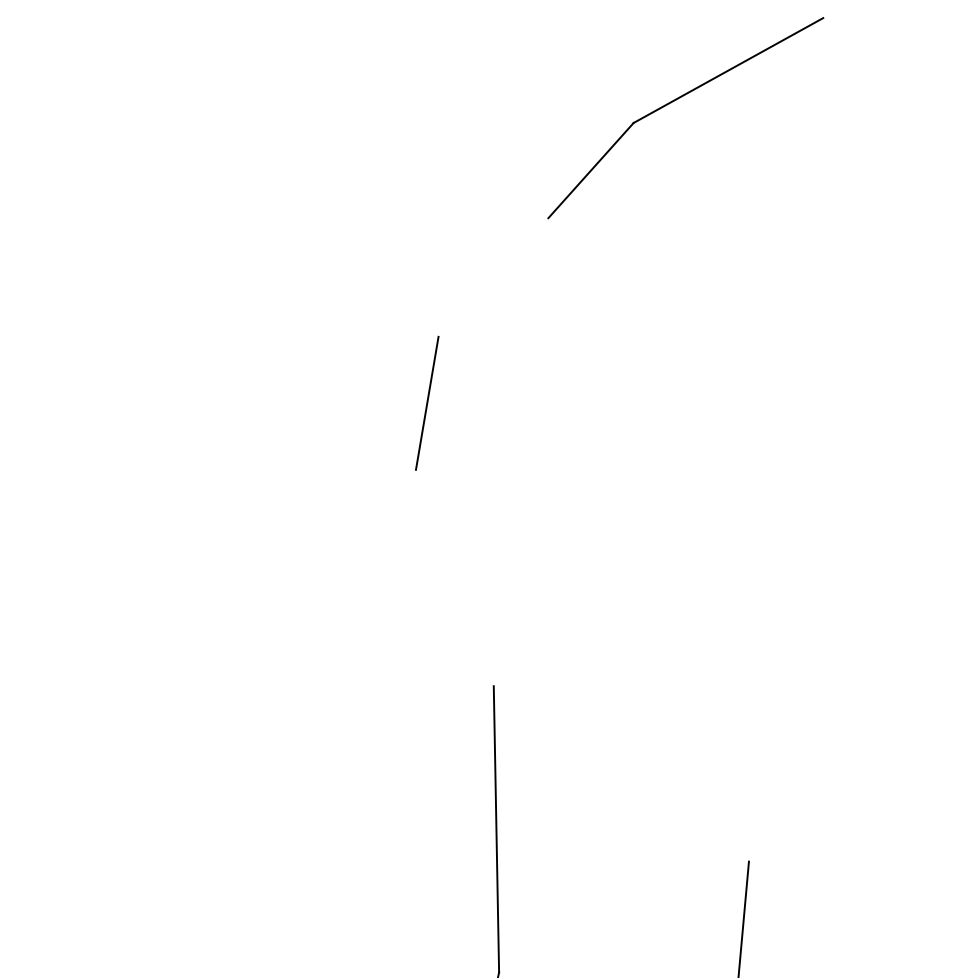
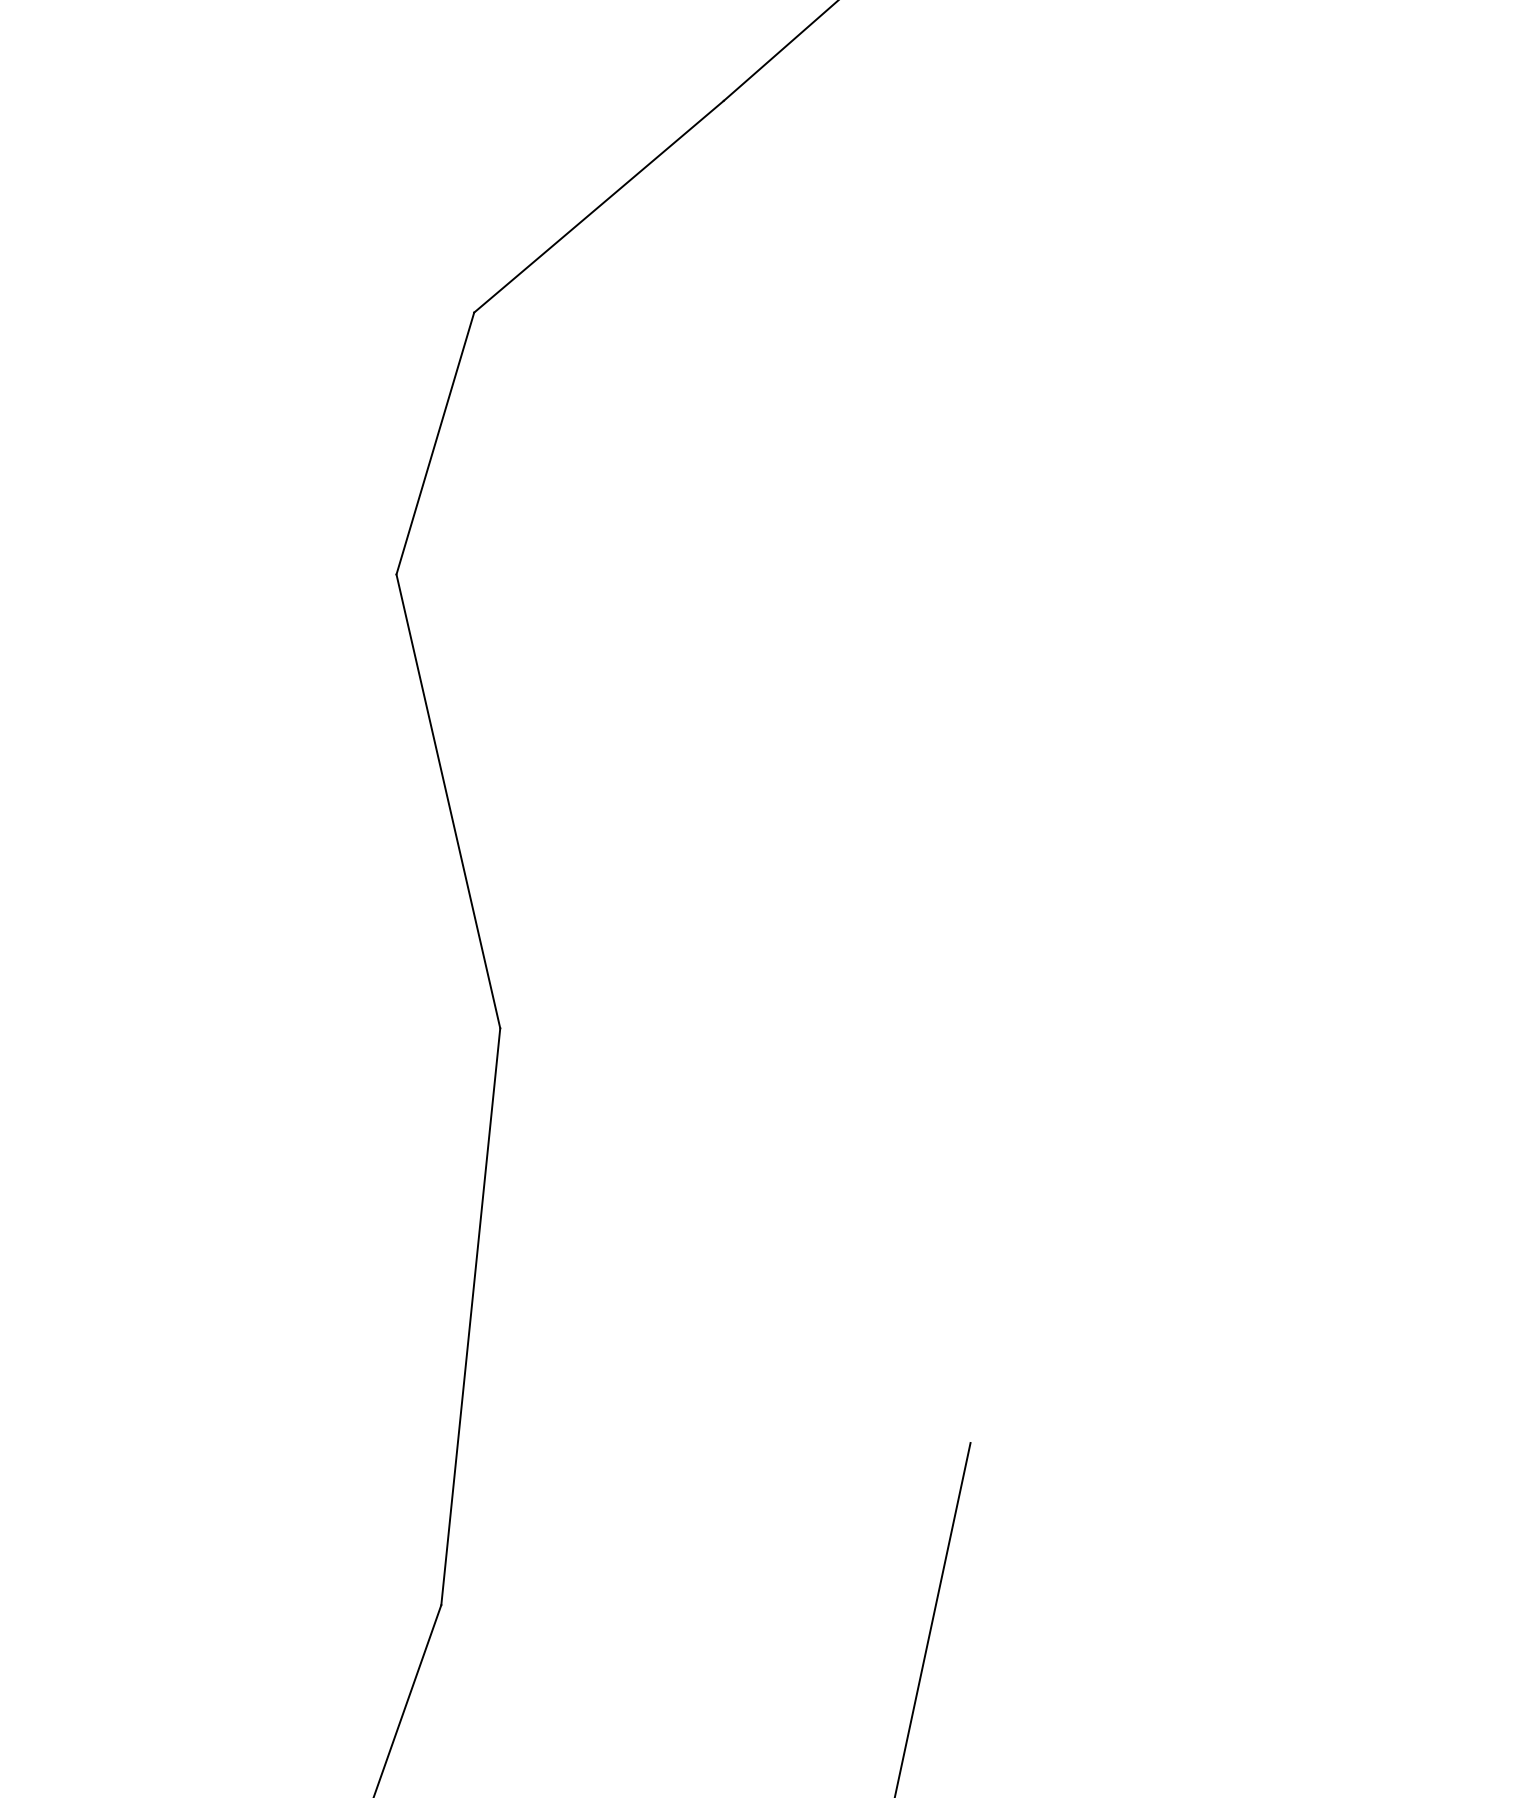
line: (493, 277) -> (599, 206), added
line: (454, 577) -> (447, 800), added

